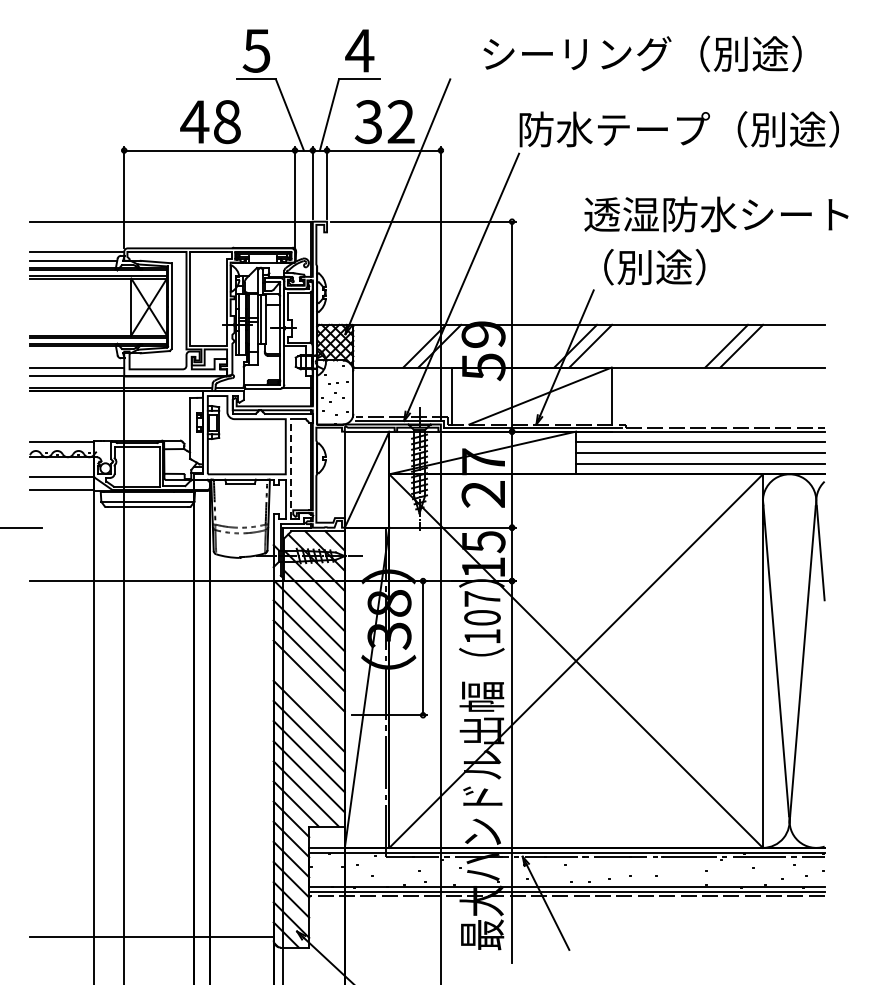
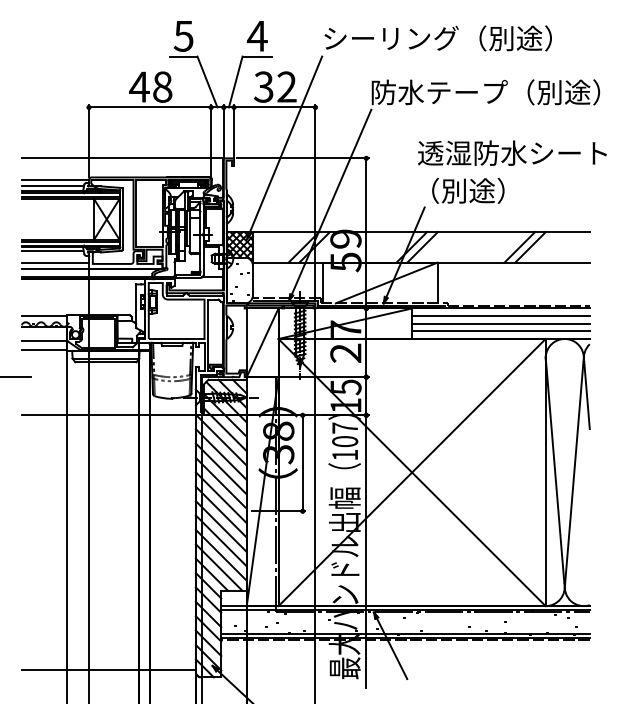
text: (642, 53) -> (438, 38), moved
line: (72, 351) -> (52, 251), added
line: (291, 468) -> (208, 334), dashed -> solid
line: (308, 695) -> (220, 497), added

